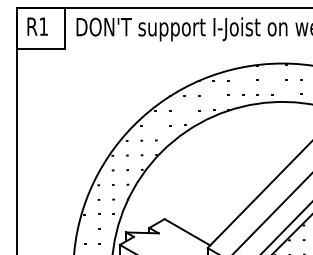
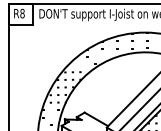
text: (43, 26) -> (22, 13), R1 -> R8

